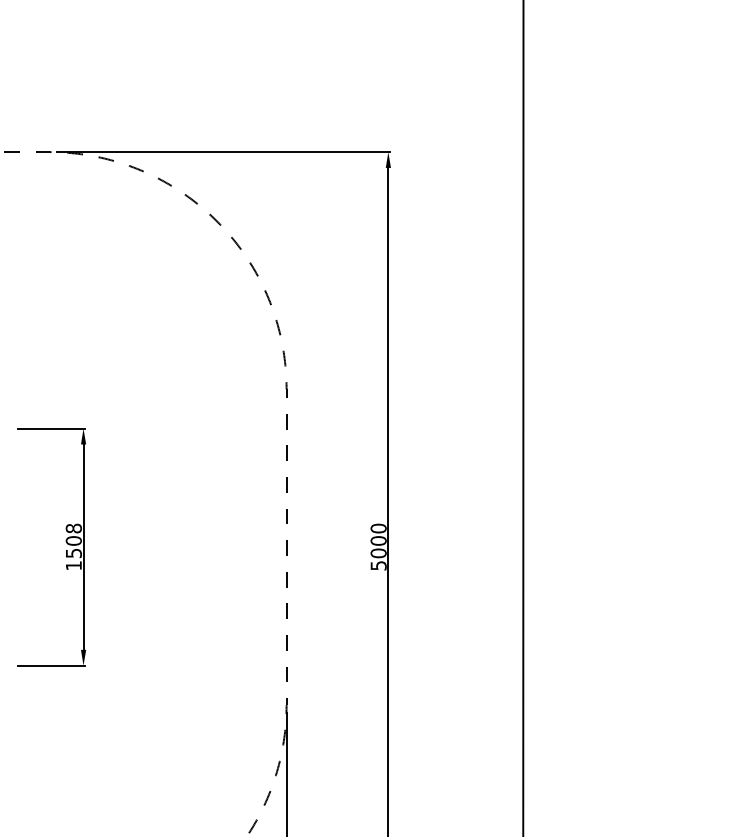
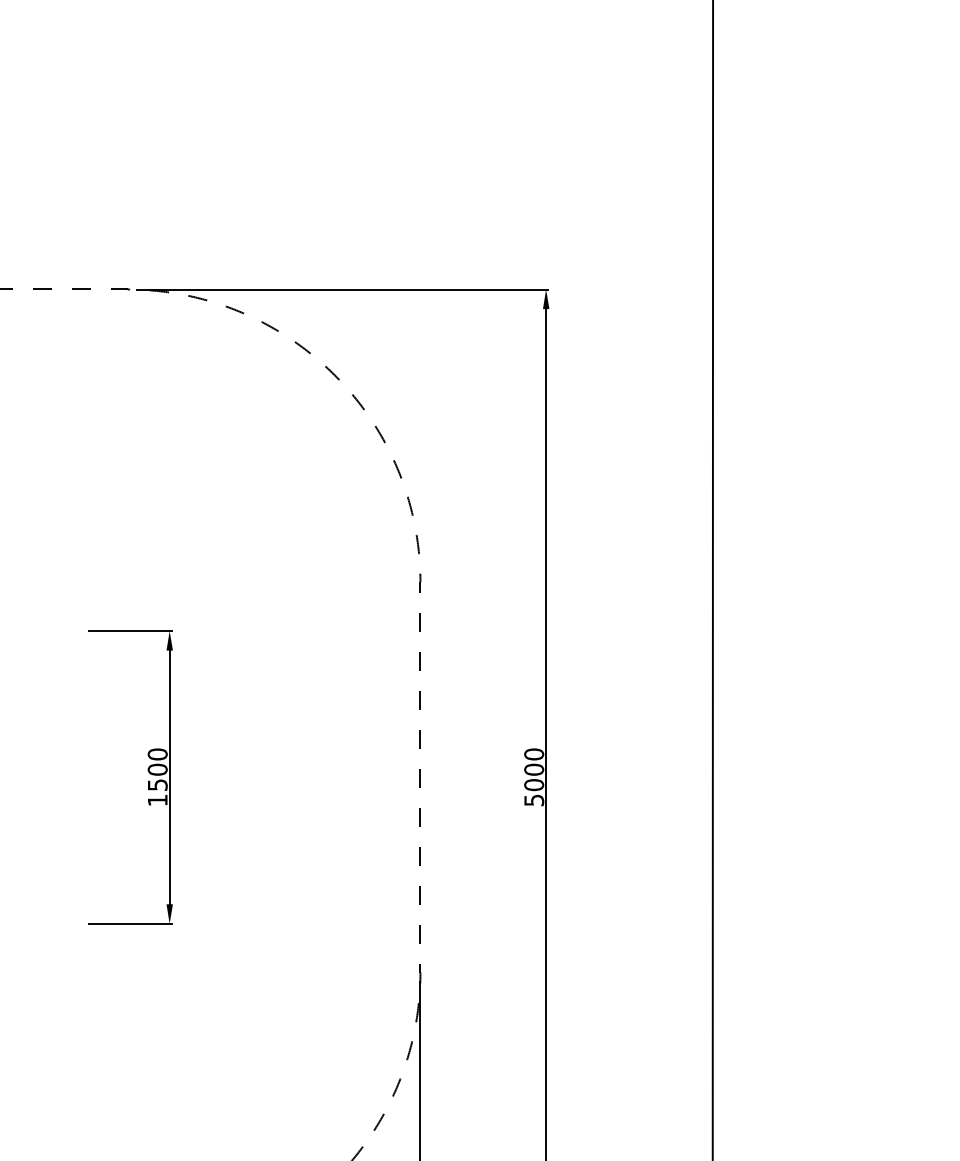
text: (73, 528) -> (157, 754), 1508 -> 1500

